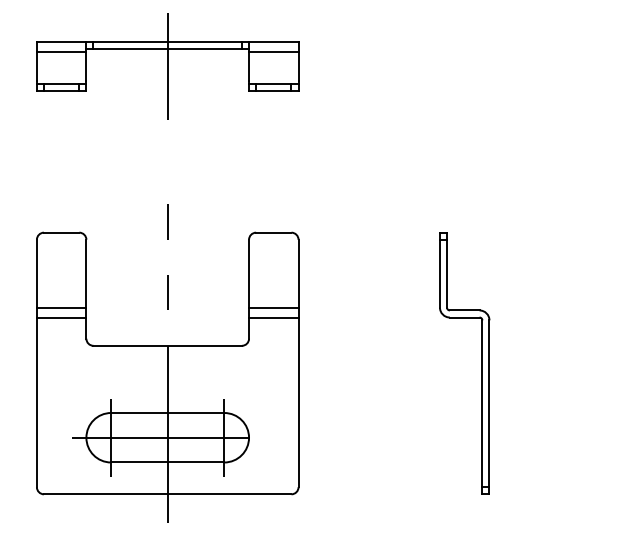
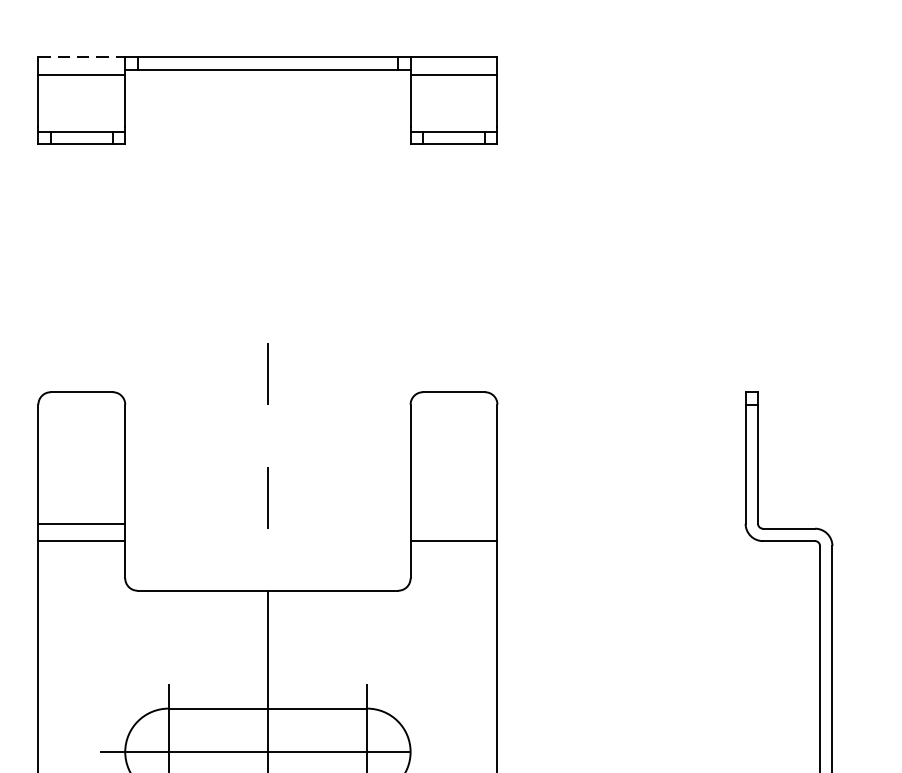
line: (61, 41) -> (81, 56), solid -> dashed
line: (167, 66) -> (267, 100), removed
line: (273, 307) -> (453, 523), removed

